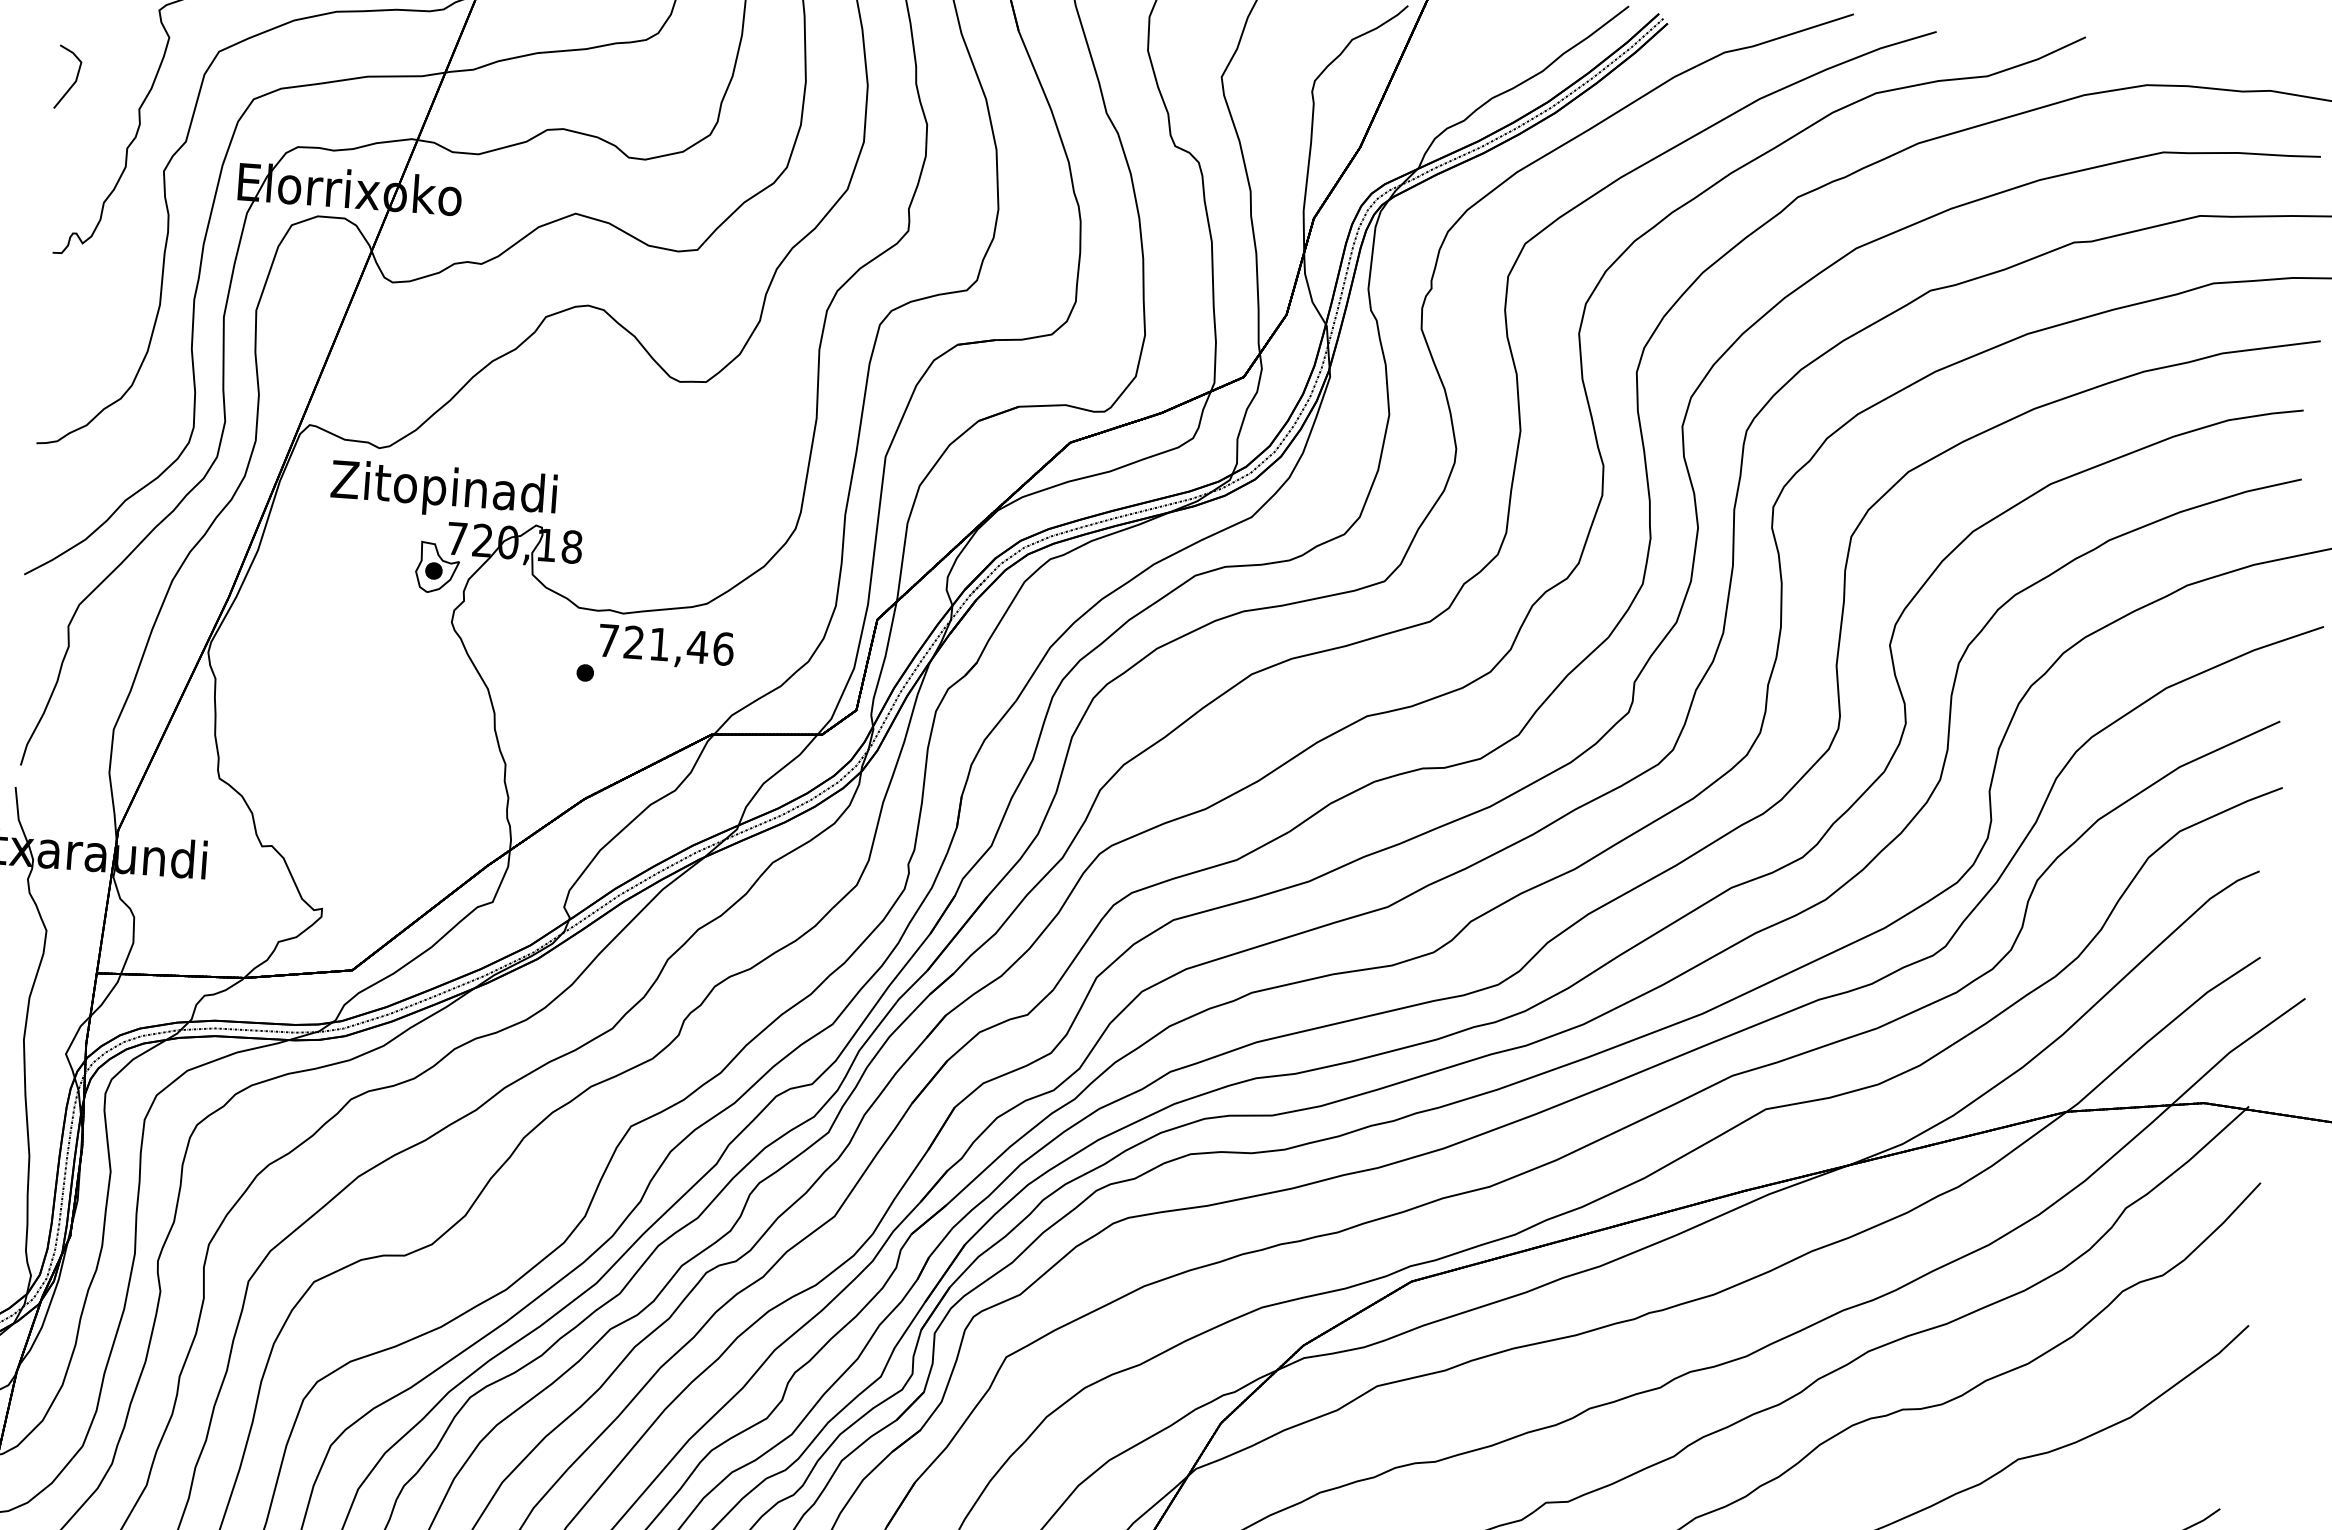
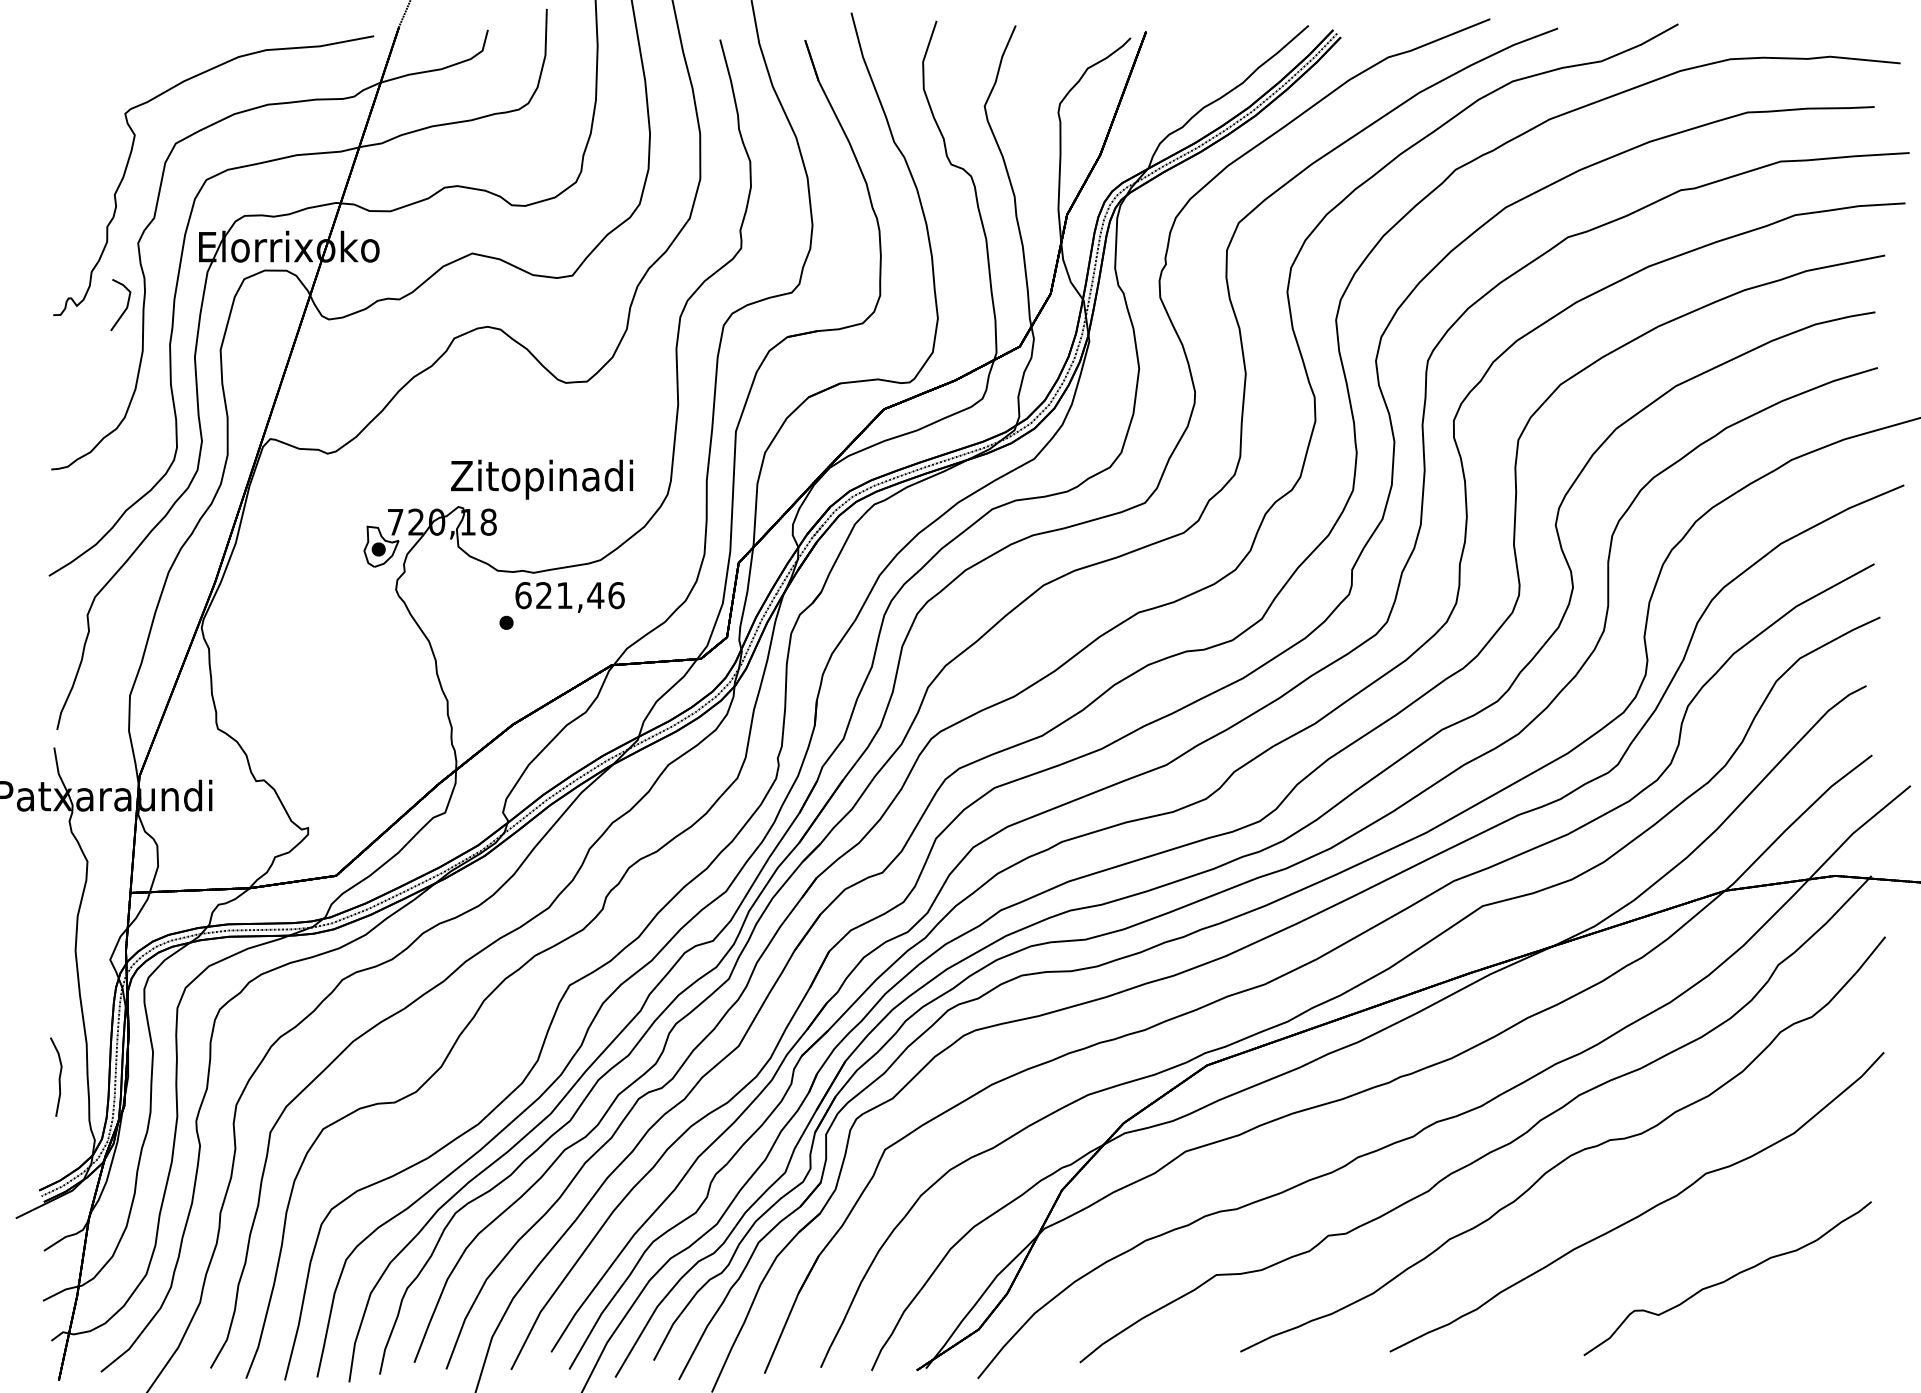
part: (67, 77) -> (120, 305), moved
text: (443, 490) -> (541, 479), moved
text: (608, 640) -> (523, 595), 721,46 -> 621,46

